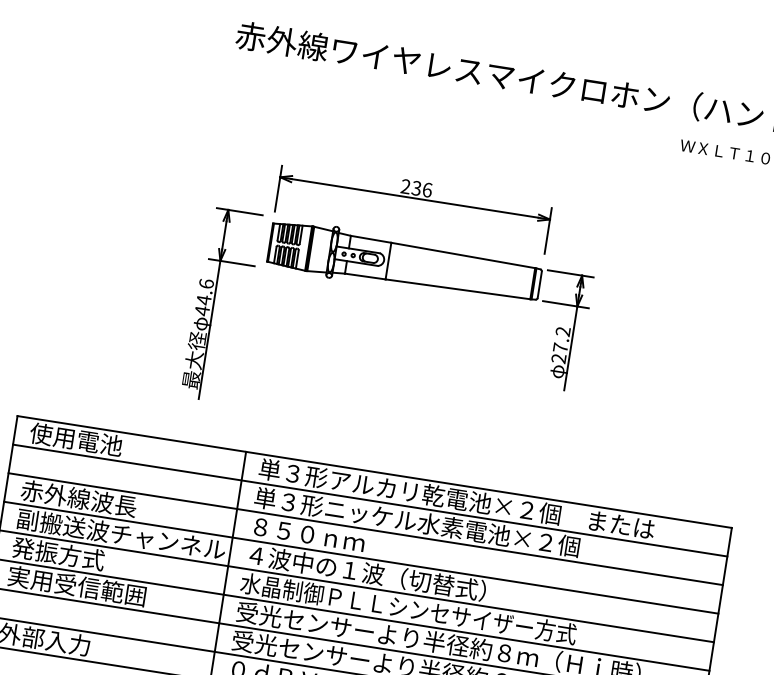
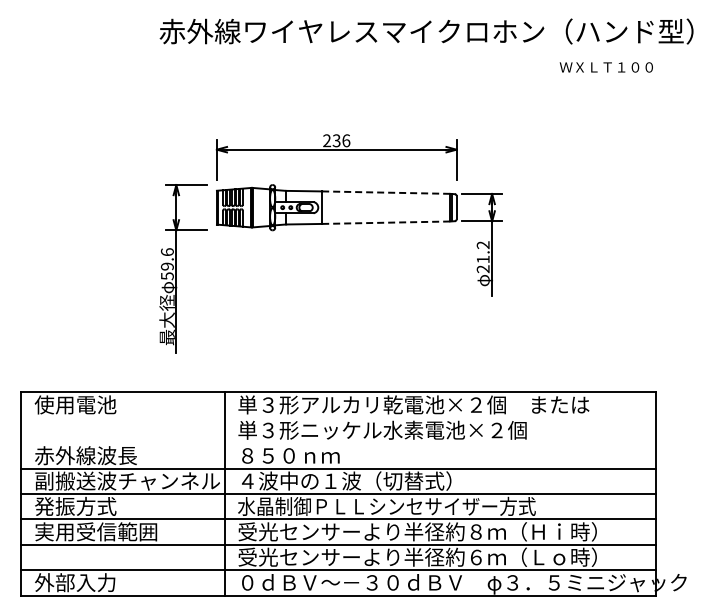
line: (463, 255) -> (386, 192), solid -> dashed
line: (458, 289) -> (386, 222), solid -> dashed
text: (203, 305) -> (167, 271), 44.6 -> 59.6
text: (560, 347) -> (483, 259), 27.2 -> 21.2
line: (369, 500) -> (338, 417), removed
line: (365, 529) -> (338, 443), removed

